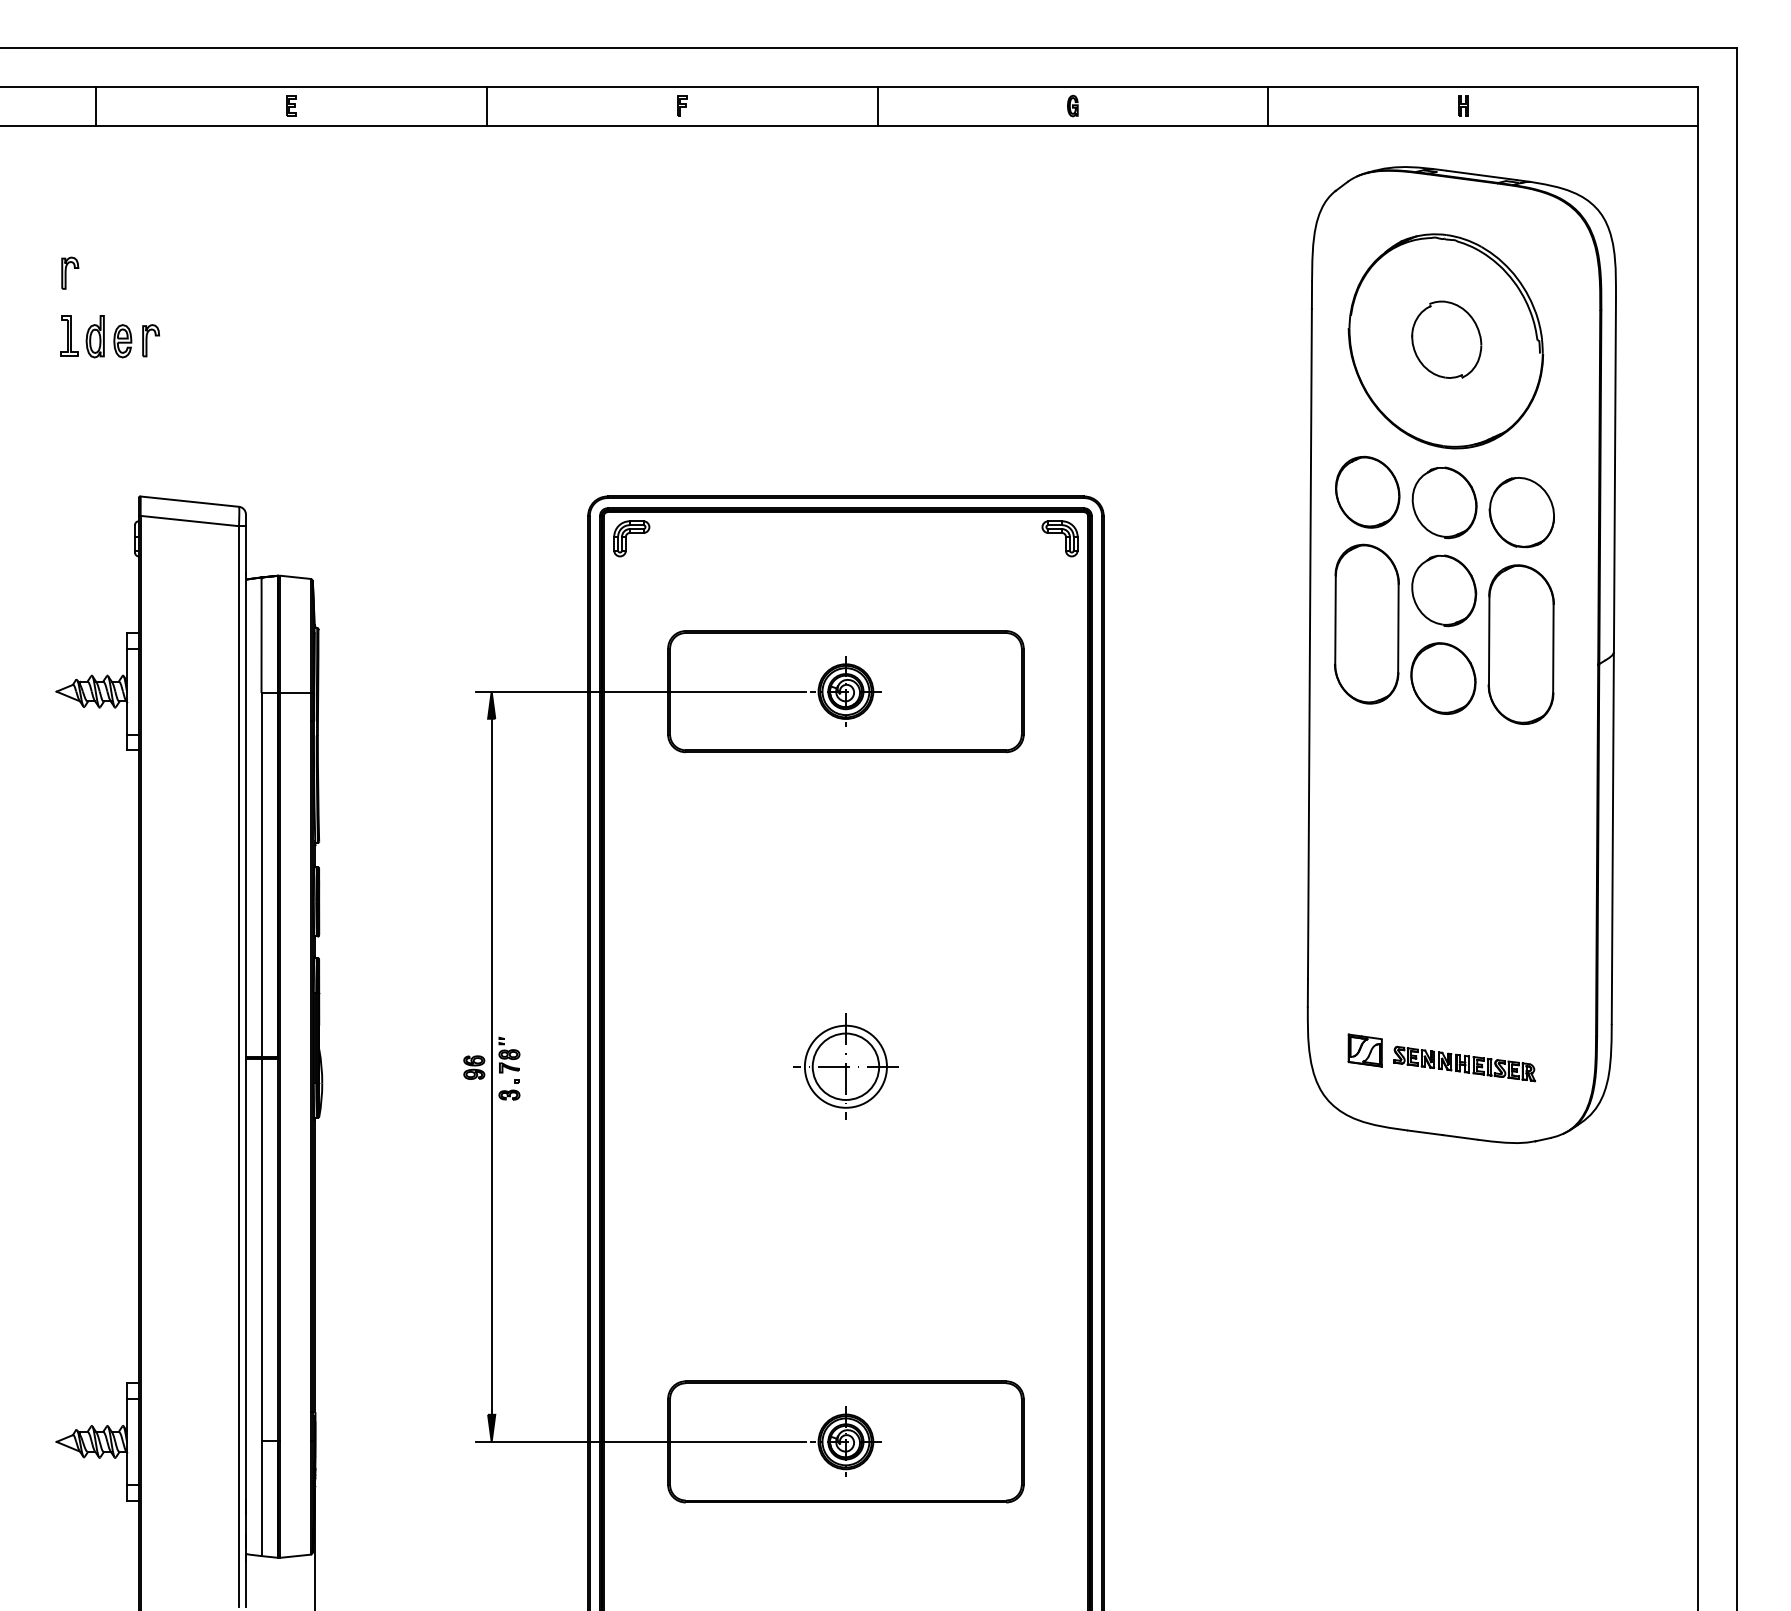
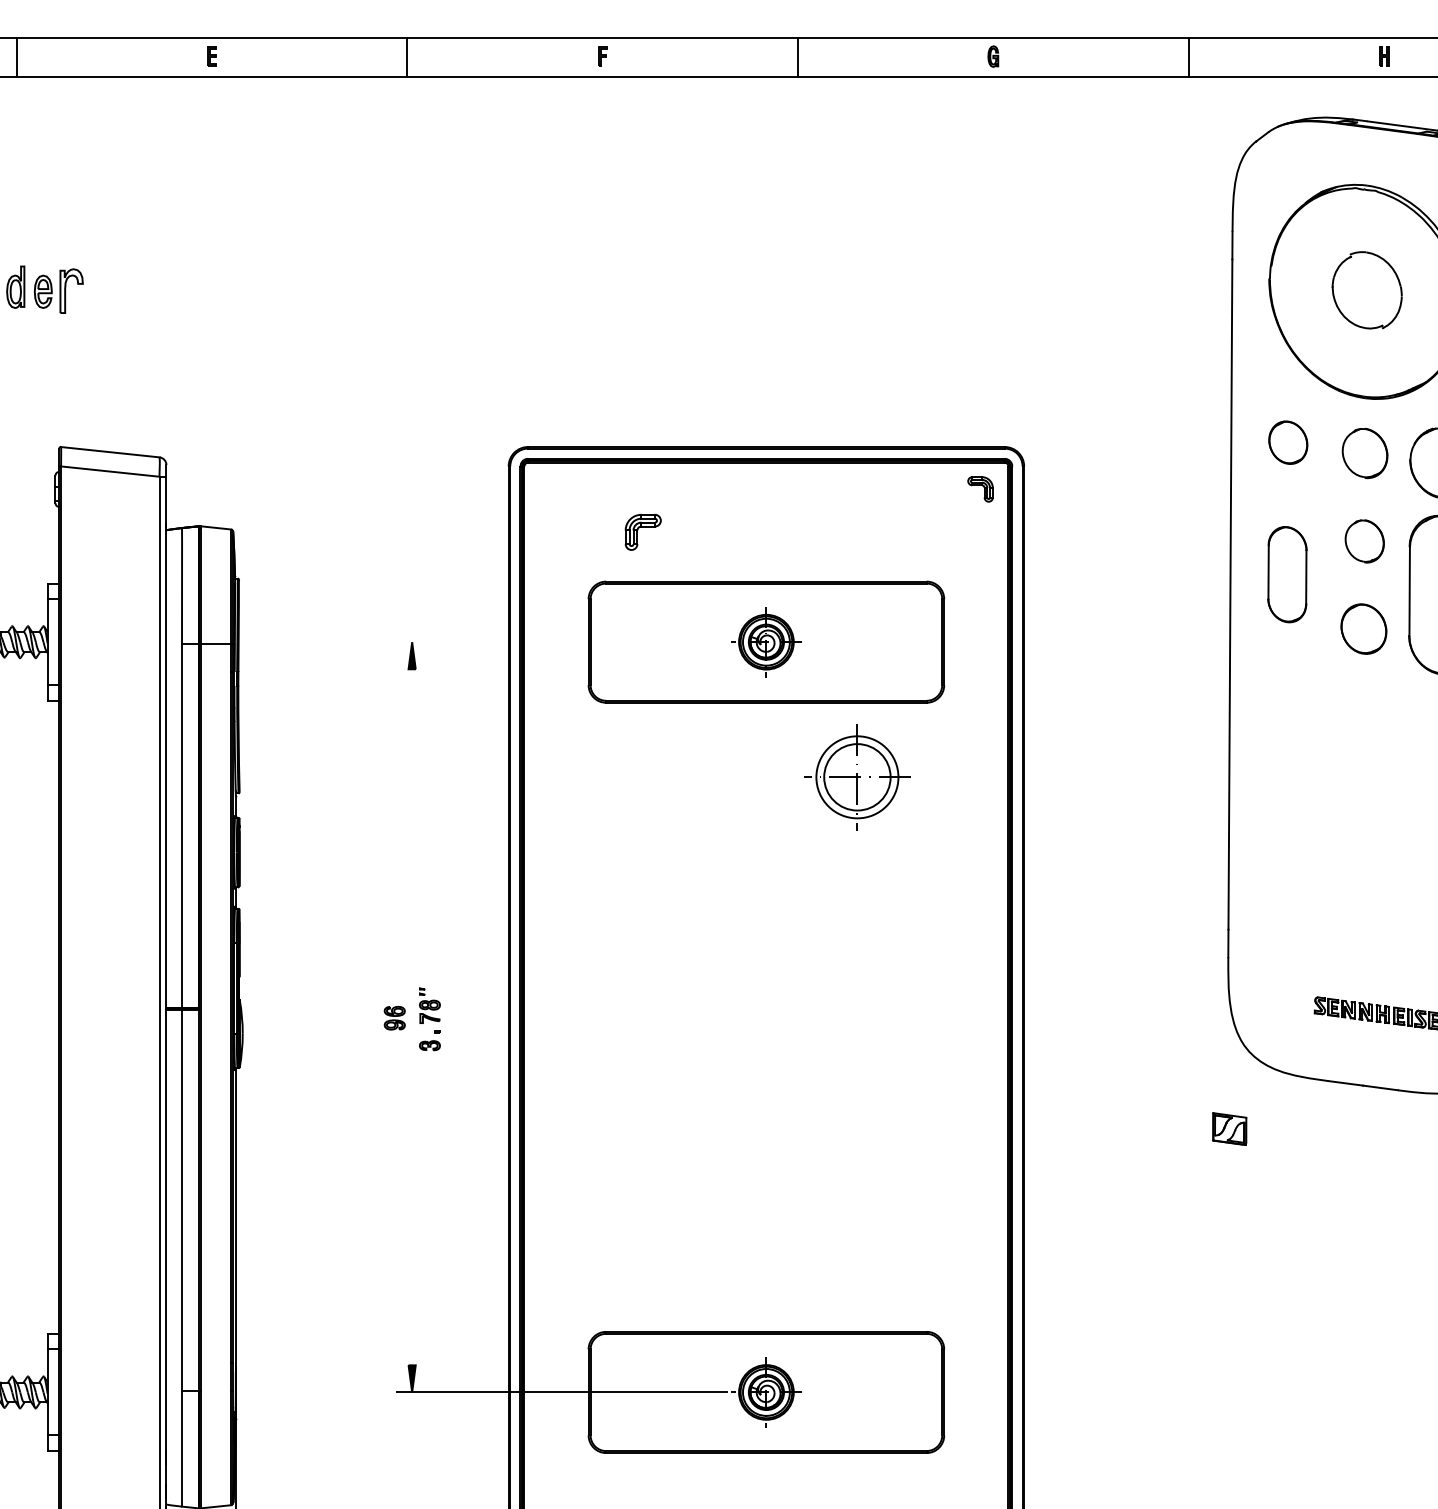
part: (150, 340) -> (70, 291), size x1.4
part: (1367, 491) -> (1287, 442), size x0.6
part: (1444, 502) -> (1364, 453), size x0.7
part: (631, 538) -> (642, 532), moved
part: (1059, 538) -> (979, 489), size x0.7
part: (1444, 590) -> (1364, 541), size x0.6
part: (1366, 623) -> (1286, 574), size x0.6
part: (1443, 678) -> (1363, 629), size x0.7
line: (641, 691) -> (561, 642), removed
part: (1364, 1050) -> (1228, 1129), moved
line: (491, 1066) -> (411, 1017), removed
part: (845, 1066) -> (856, 777), moved

